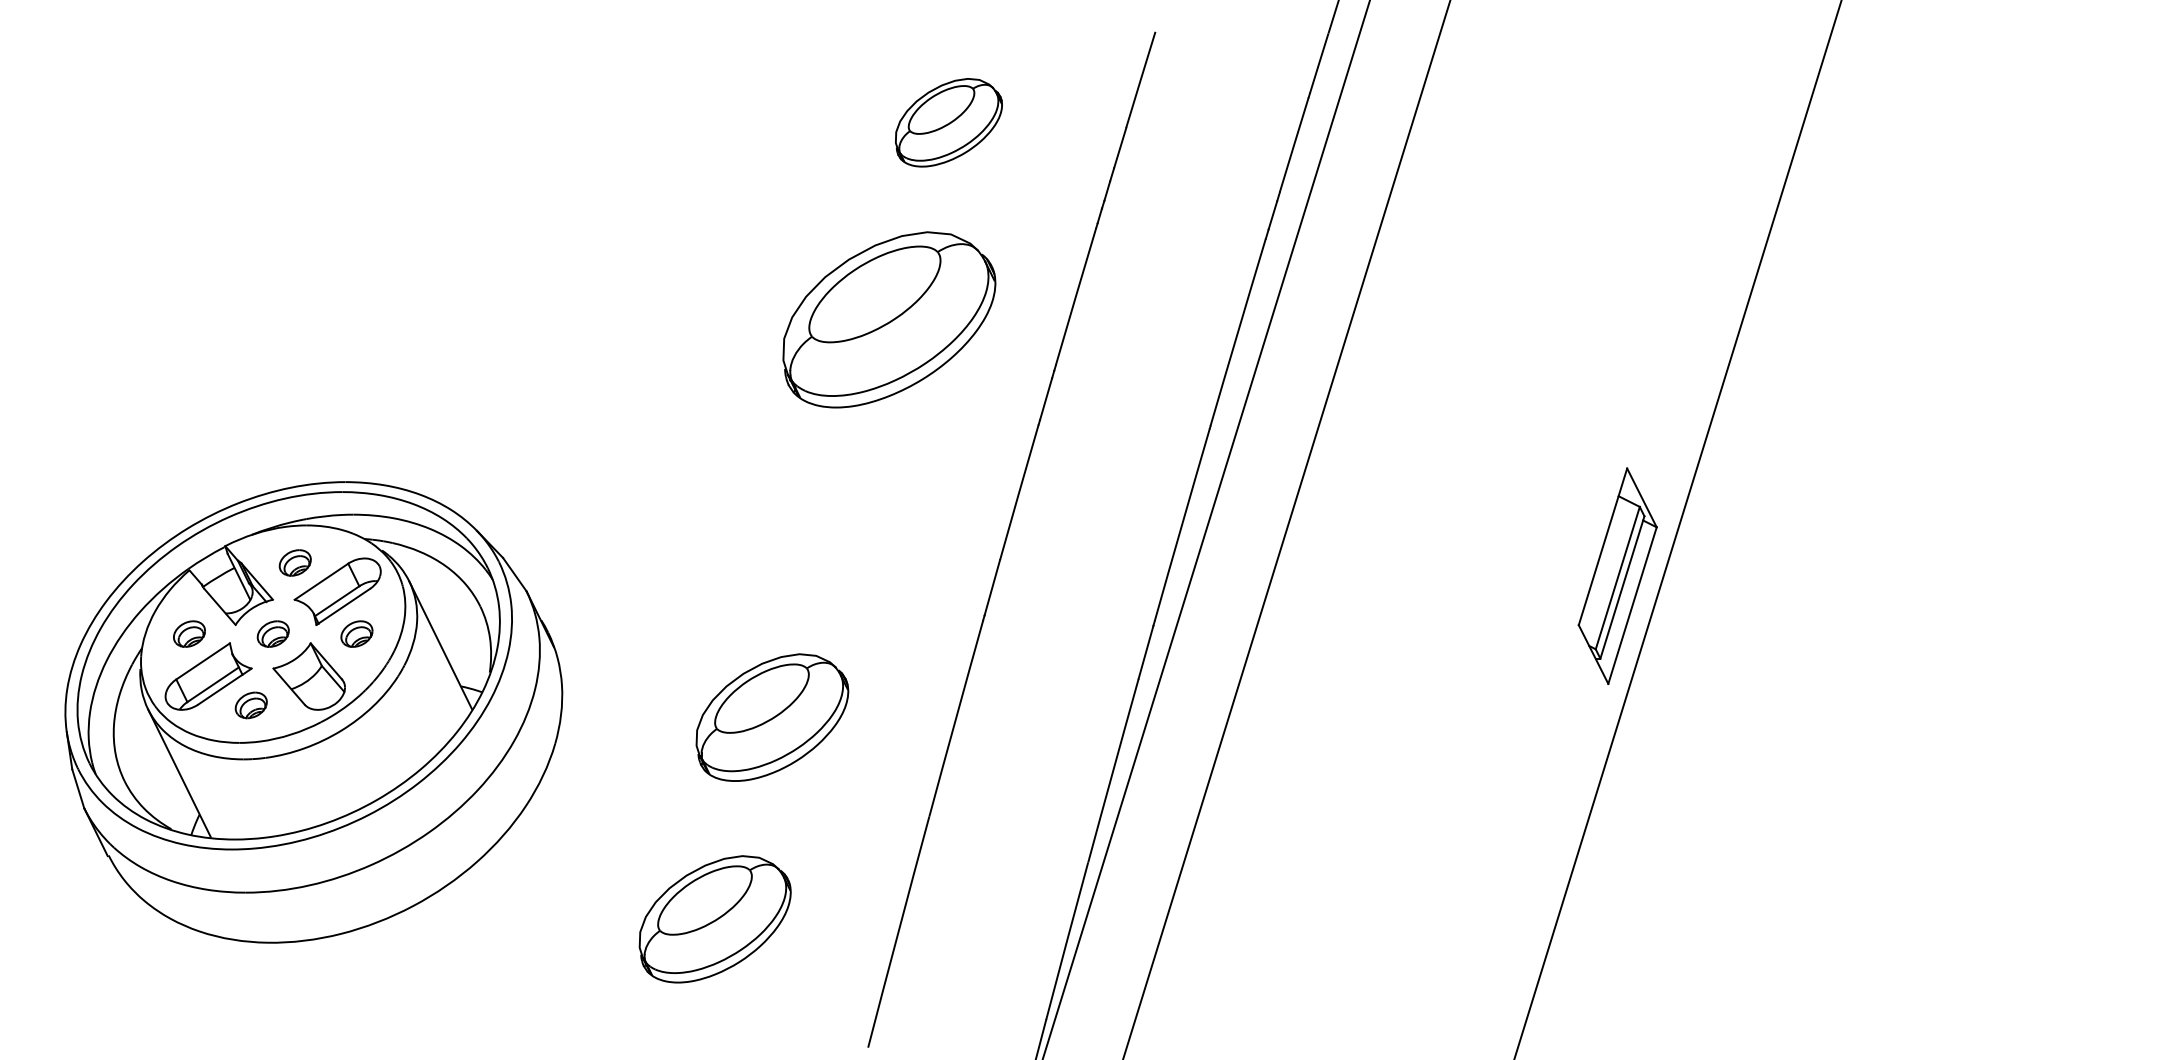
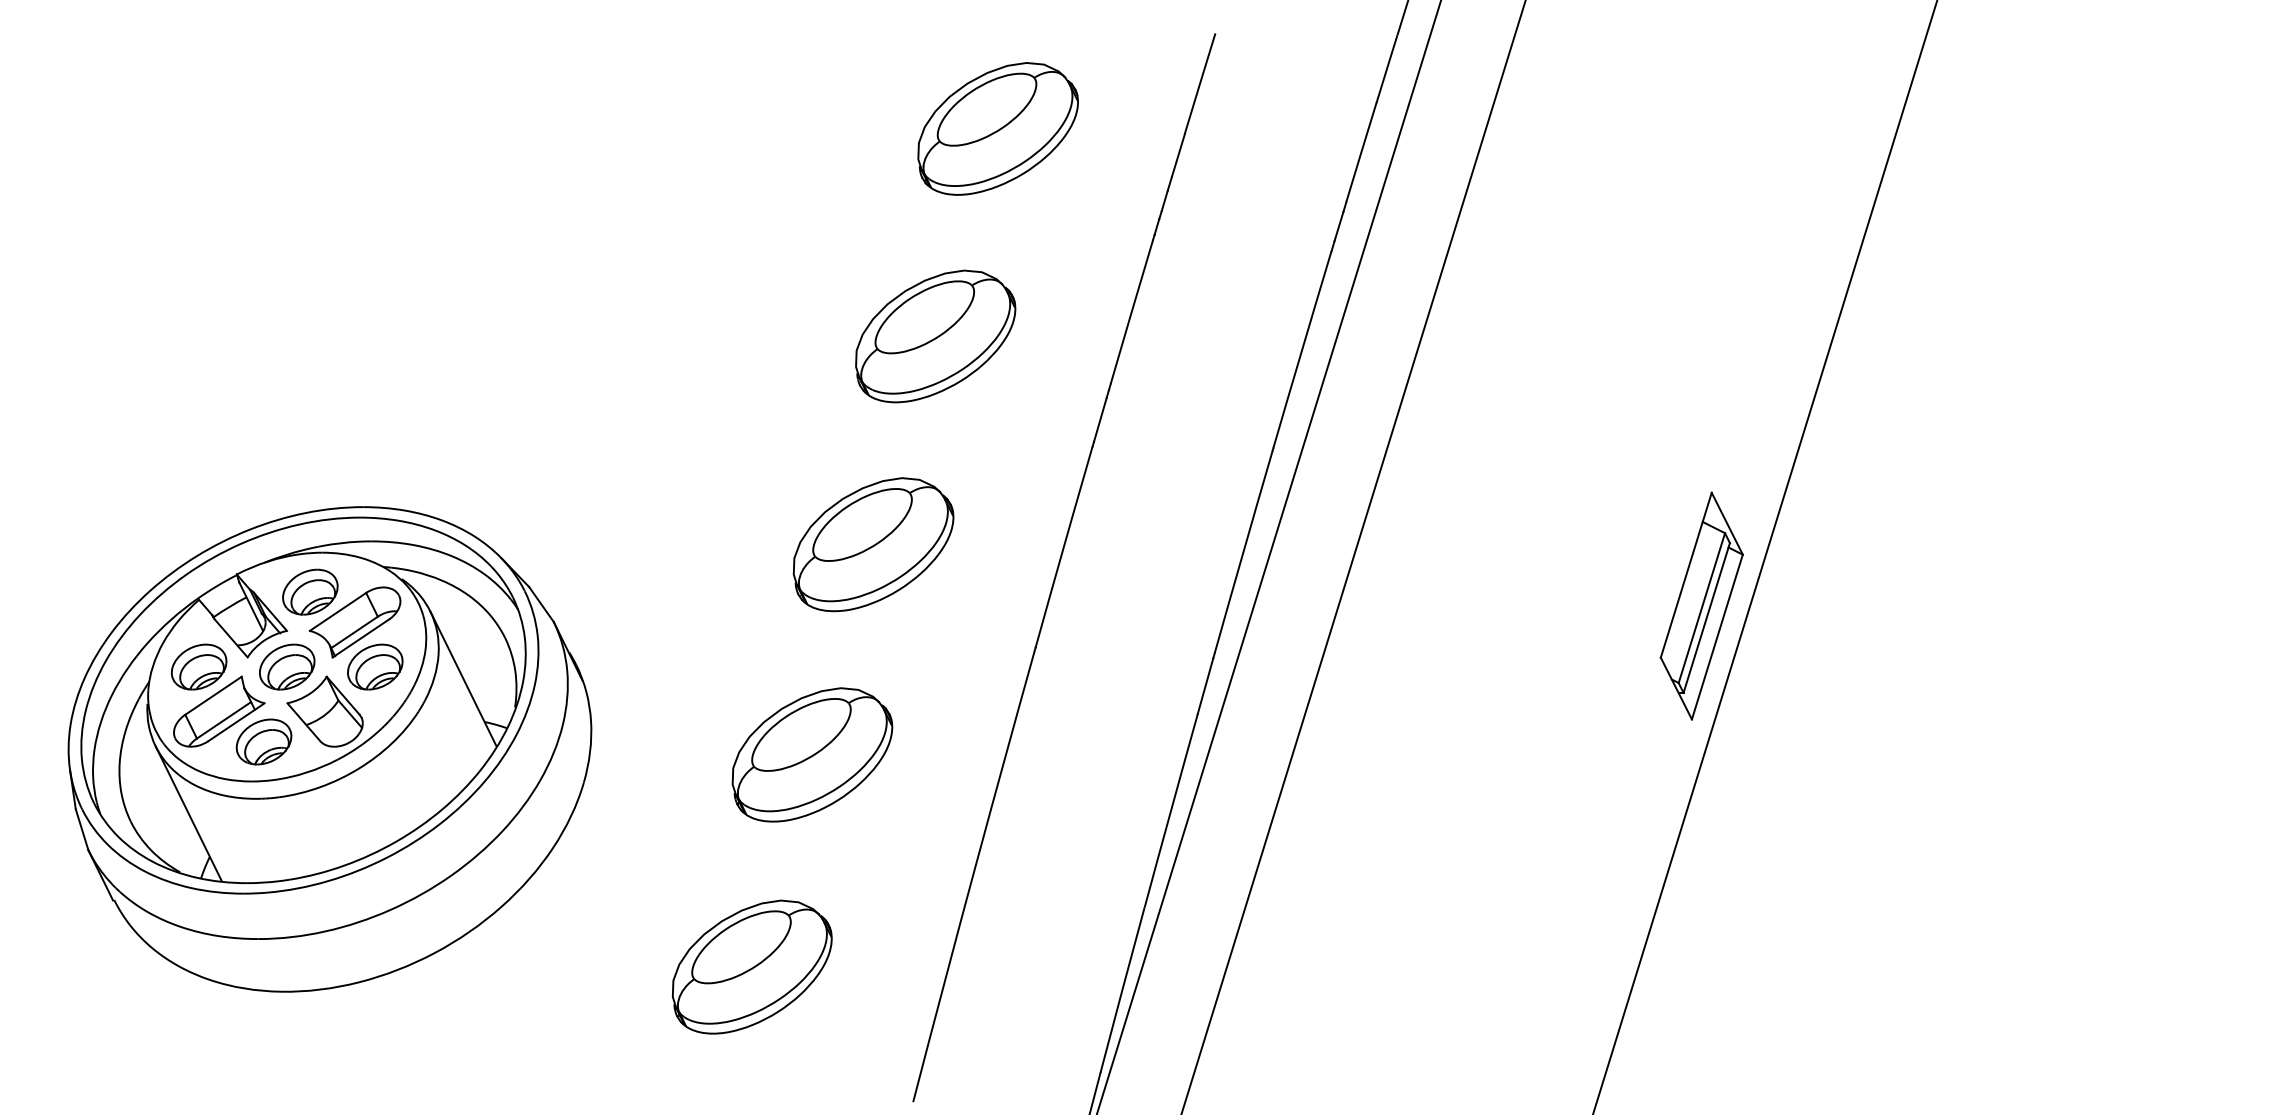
part: (948, 122) -> (997, 128), size x1.43
part: (889, 319) -> (935, 336), size x0.71
part: (830, 517) -> (873, 544), added
part: (295, 562) -> (310, 591), size x1.67
part: (189, 633) -> (199, 666), size x1.67
part: (273, 633) -> (287, 666), size x1.67
part: (356, 633) -> (374, 666), size x1.67
part: (251, 705) -> (264, 742), size x1.67

